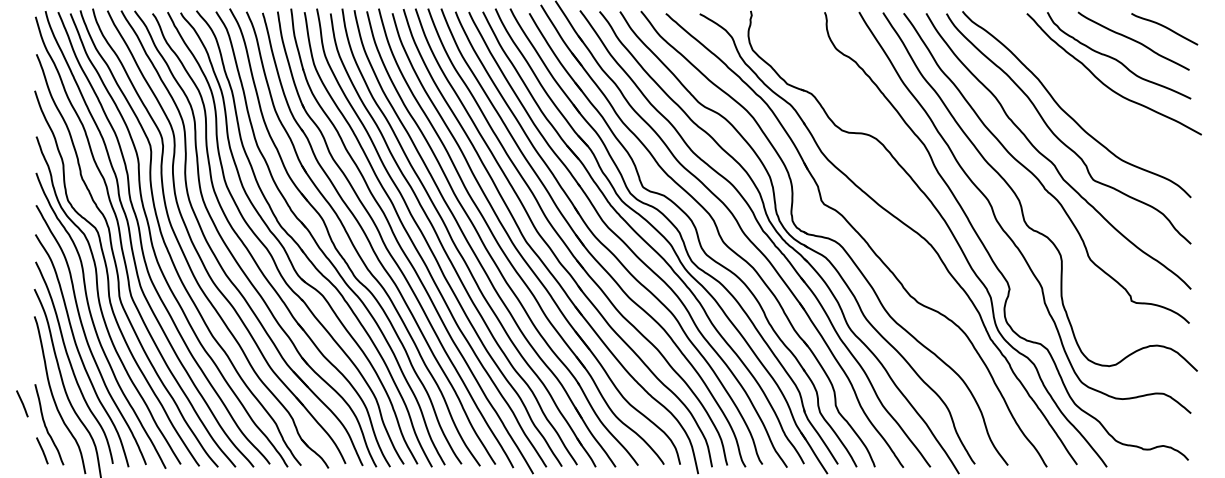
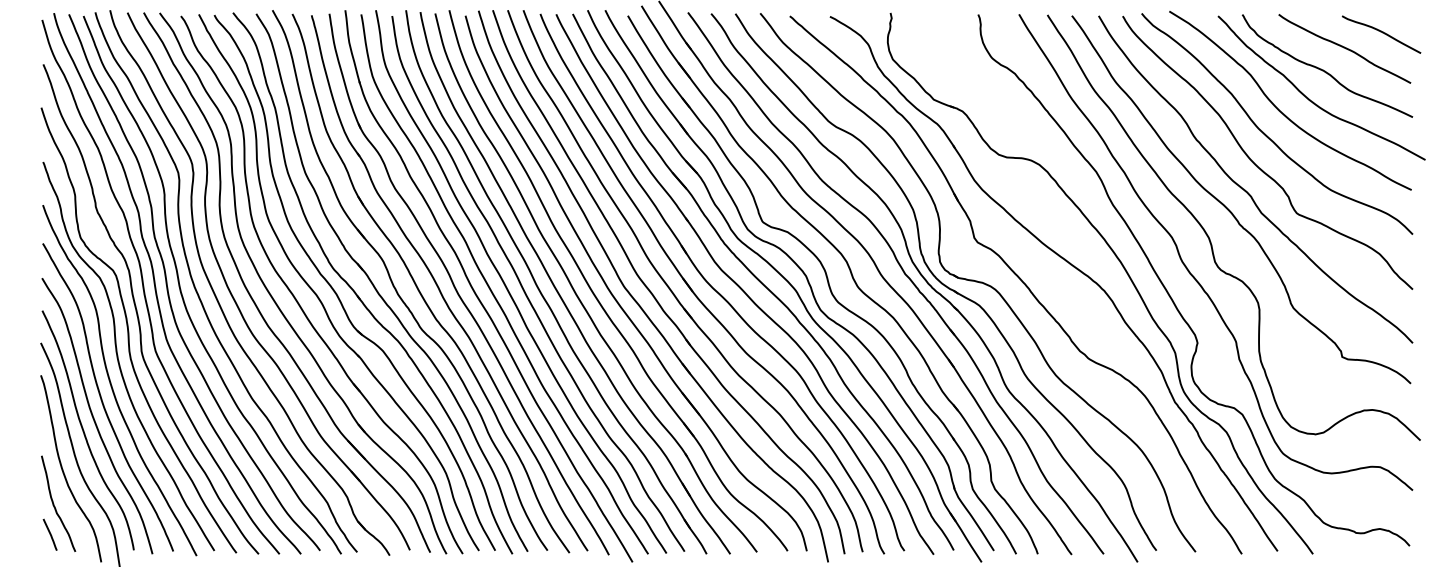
curve: (1079, 92) -> (1280, 109), added
line: (22, 403) -> (26, 478), removed

